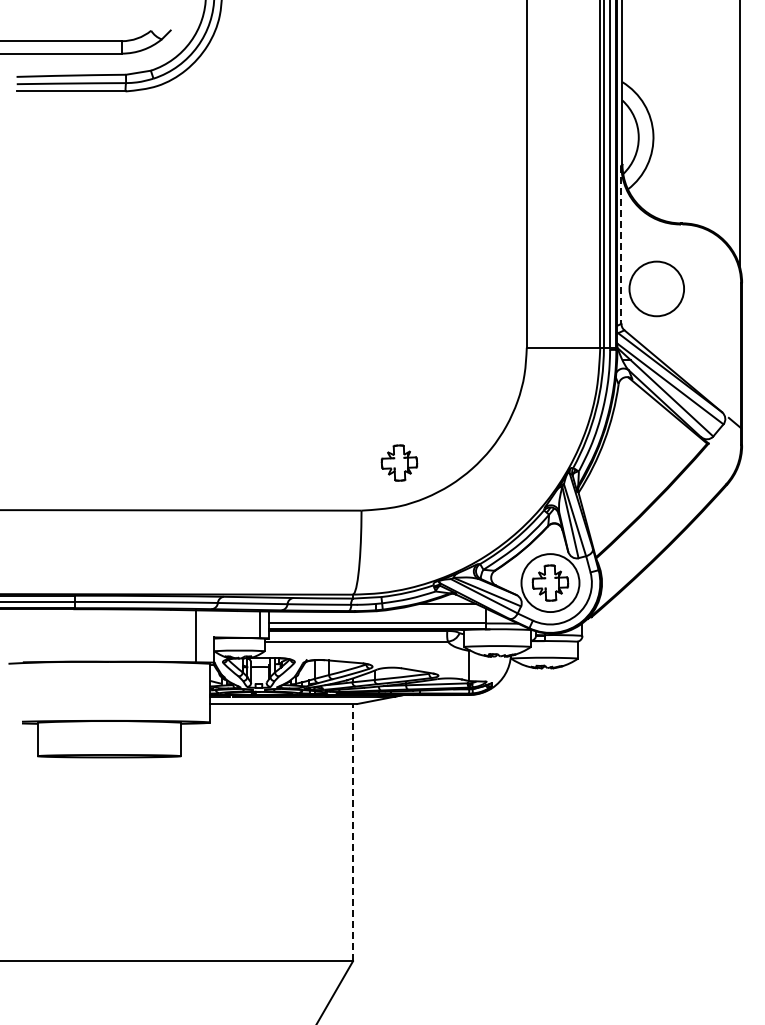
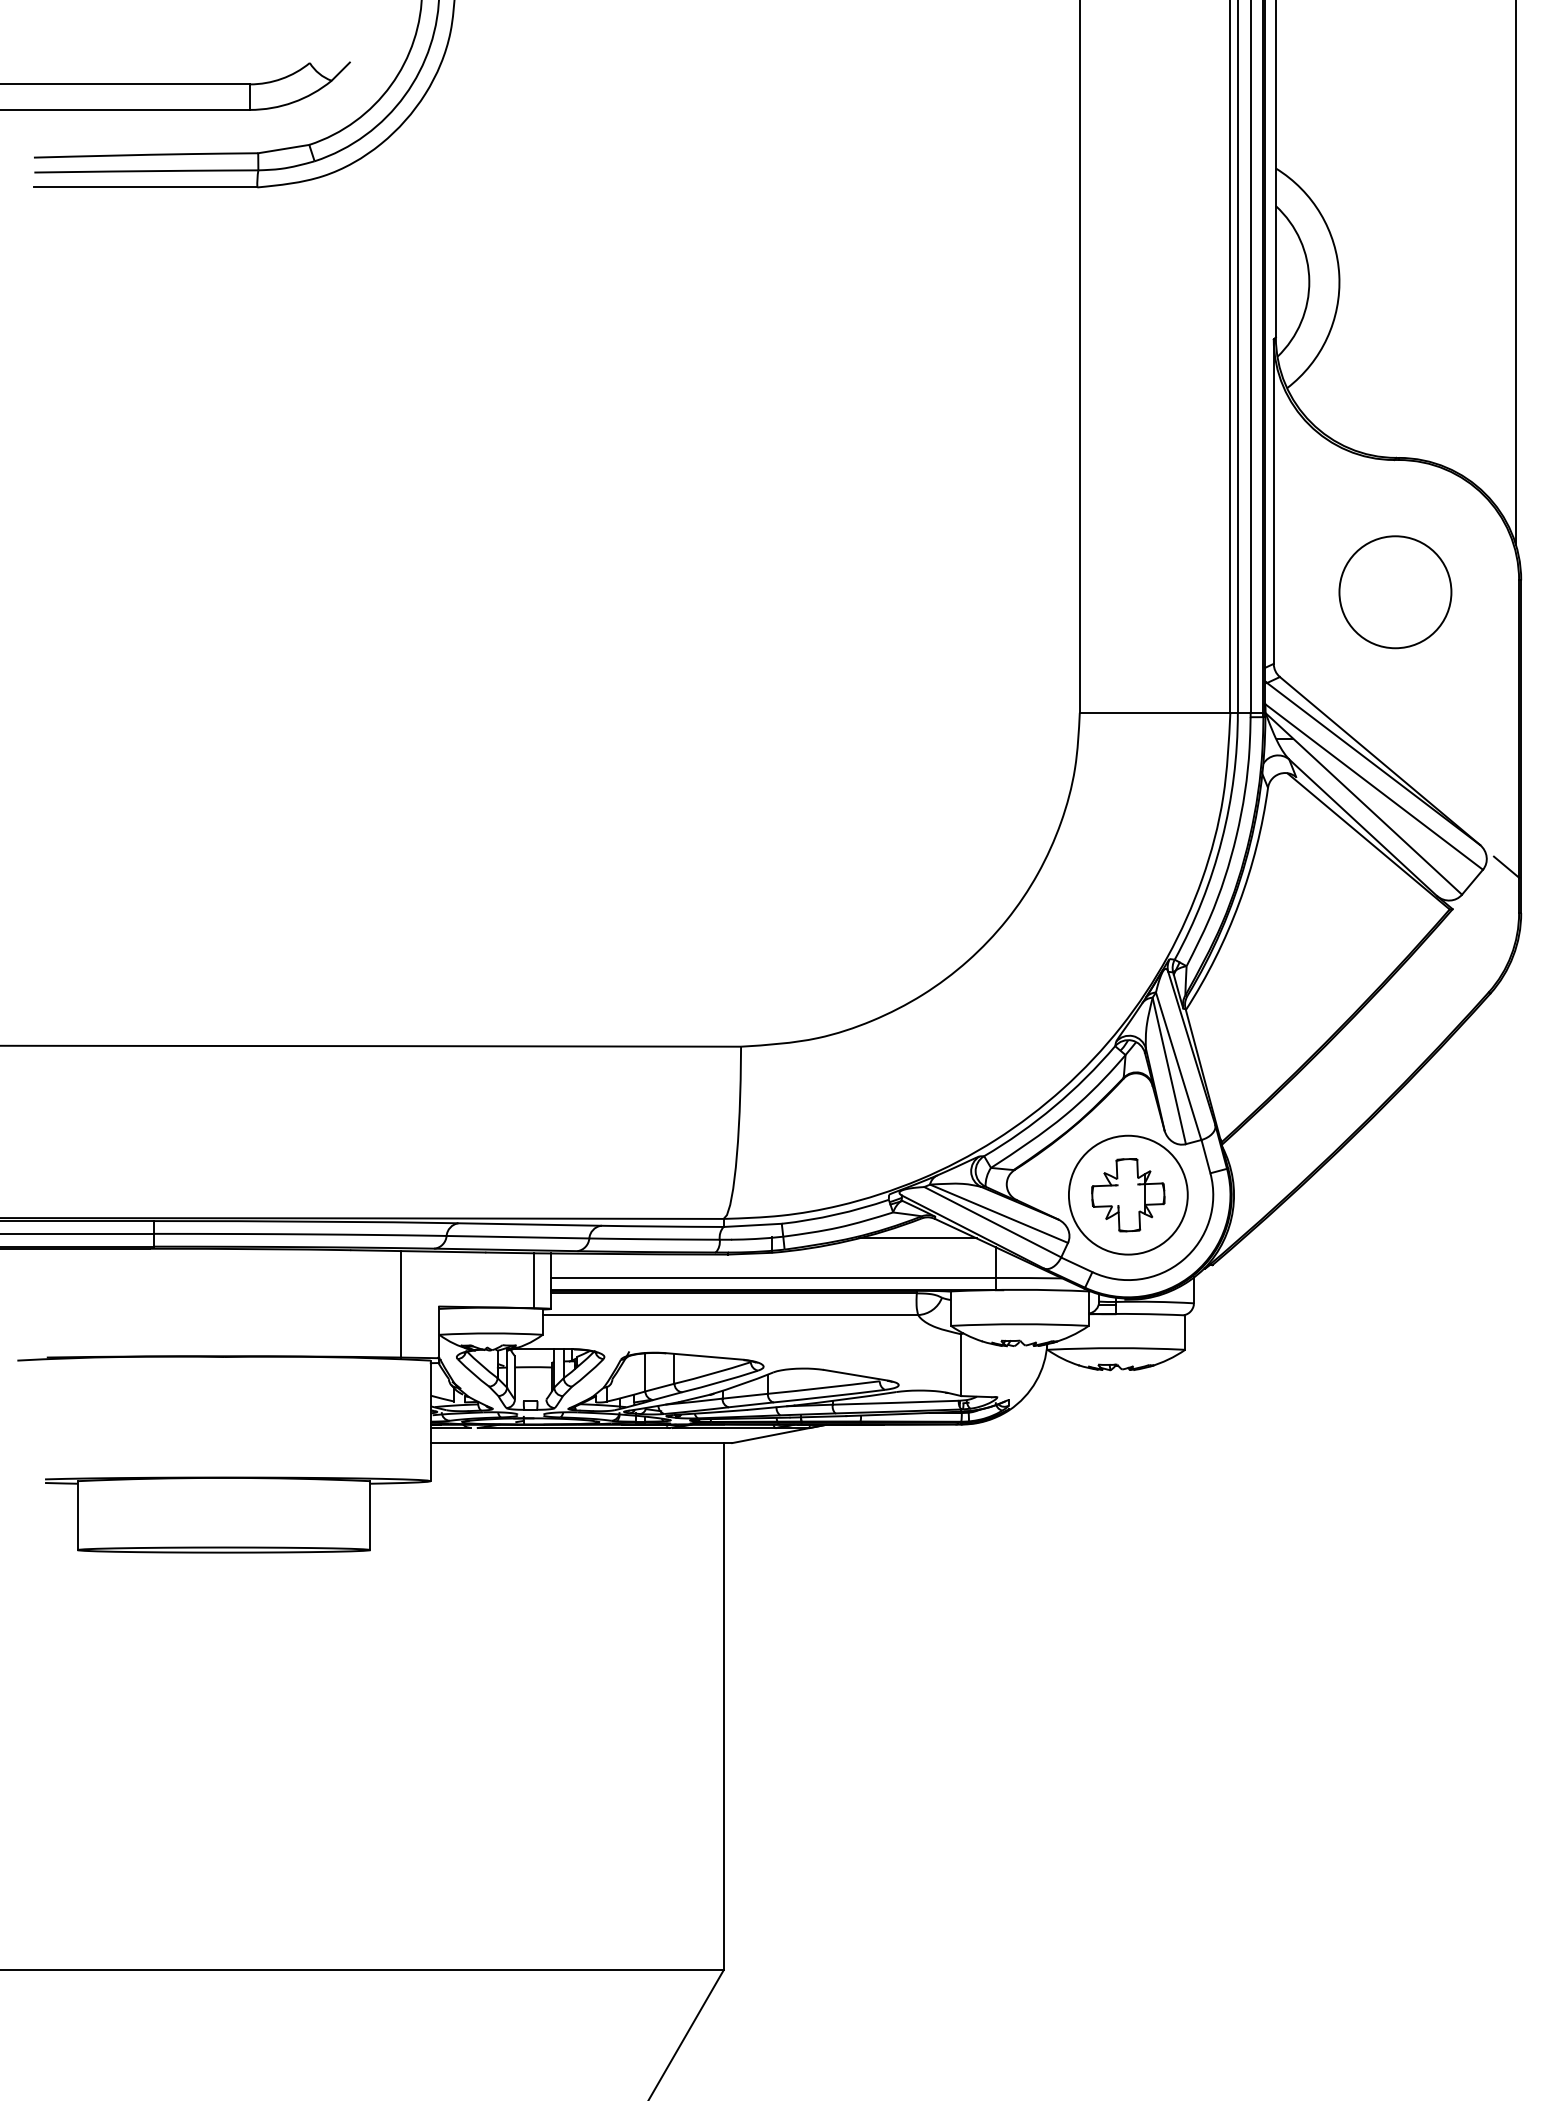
line: (621, 245) -> (1273, 503), dashed -> solid
circle: (656, 288) -> (1394, 591), moved
part: (399, 462) -> (818, 948), removed
line: (353, 832) -> (724, 1706), dashed -> solid

